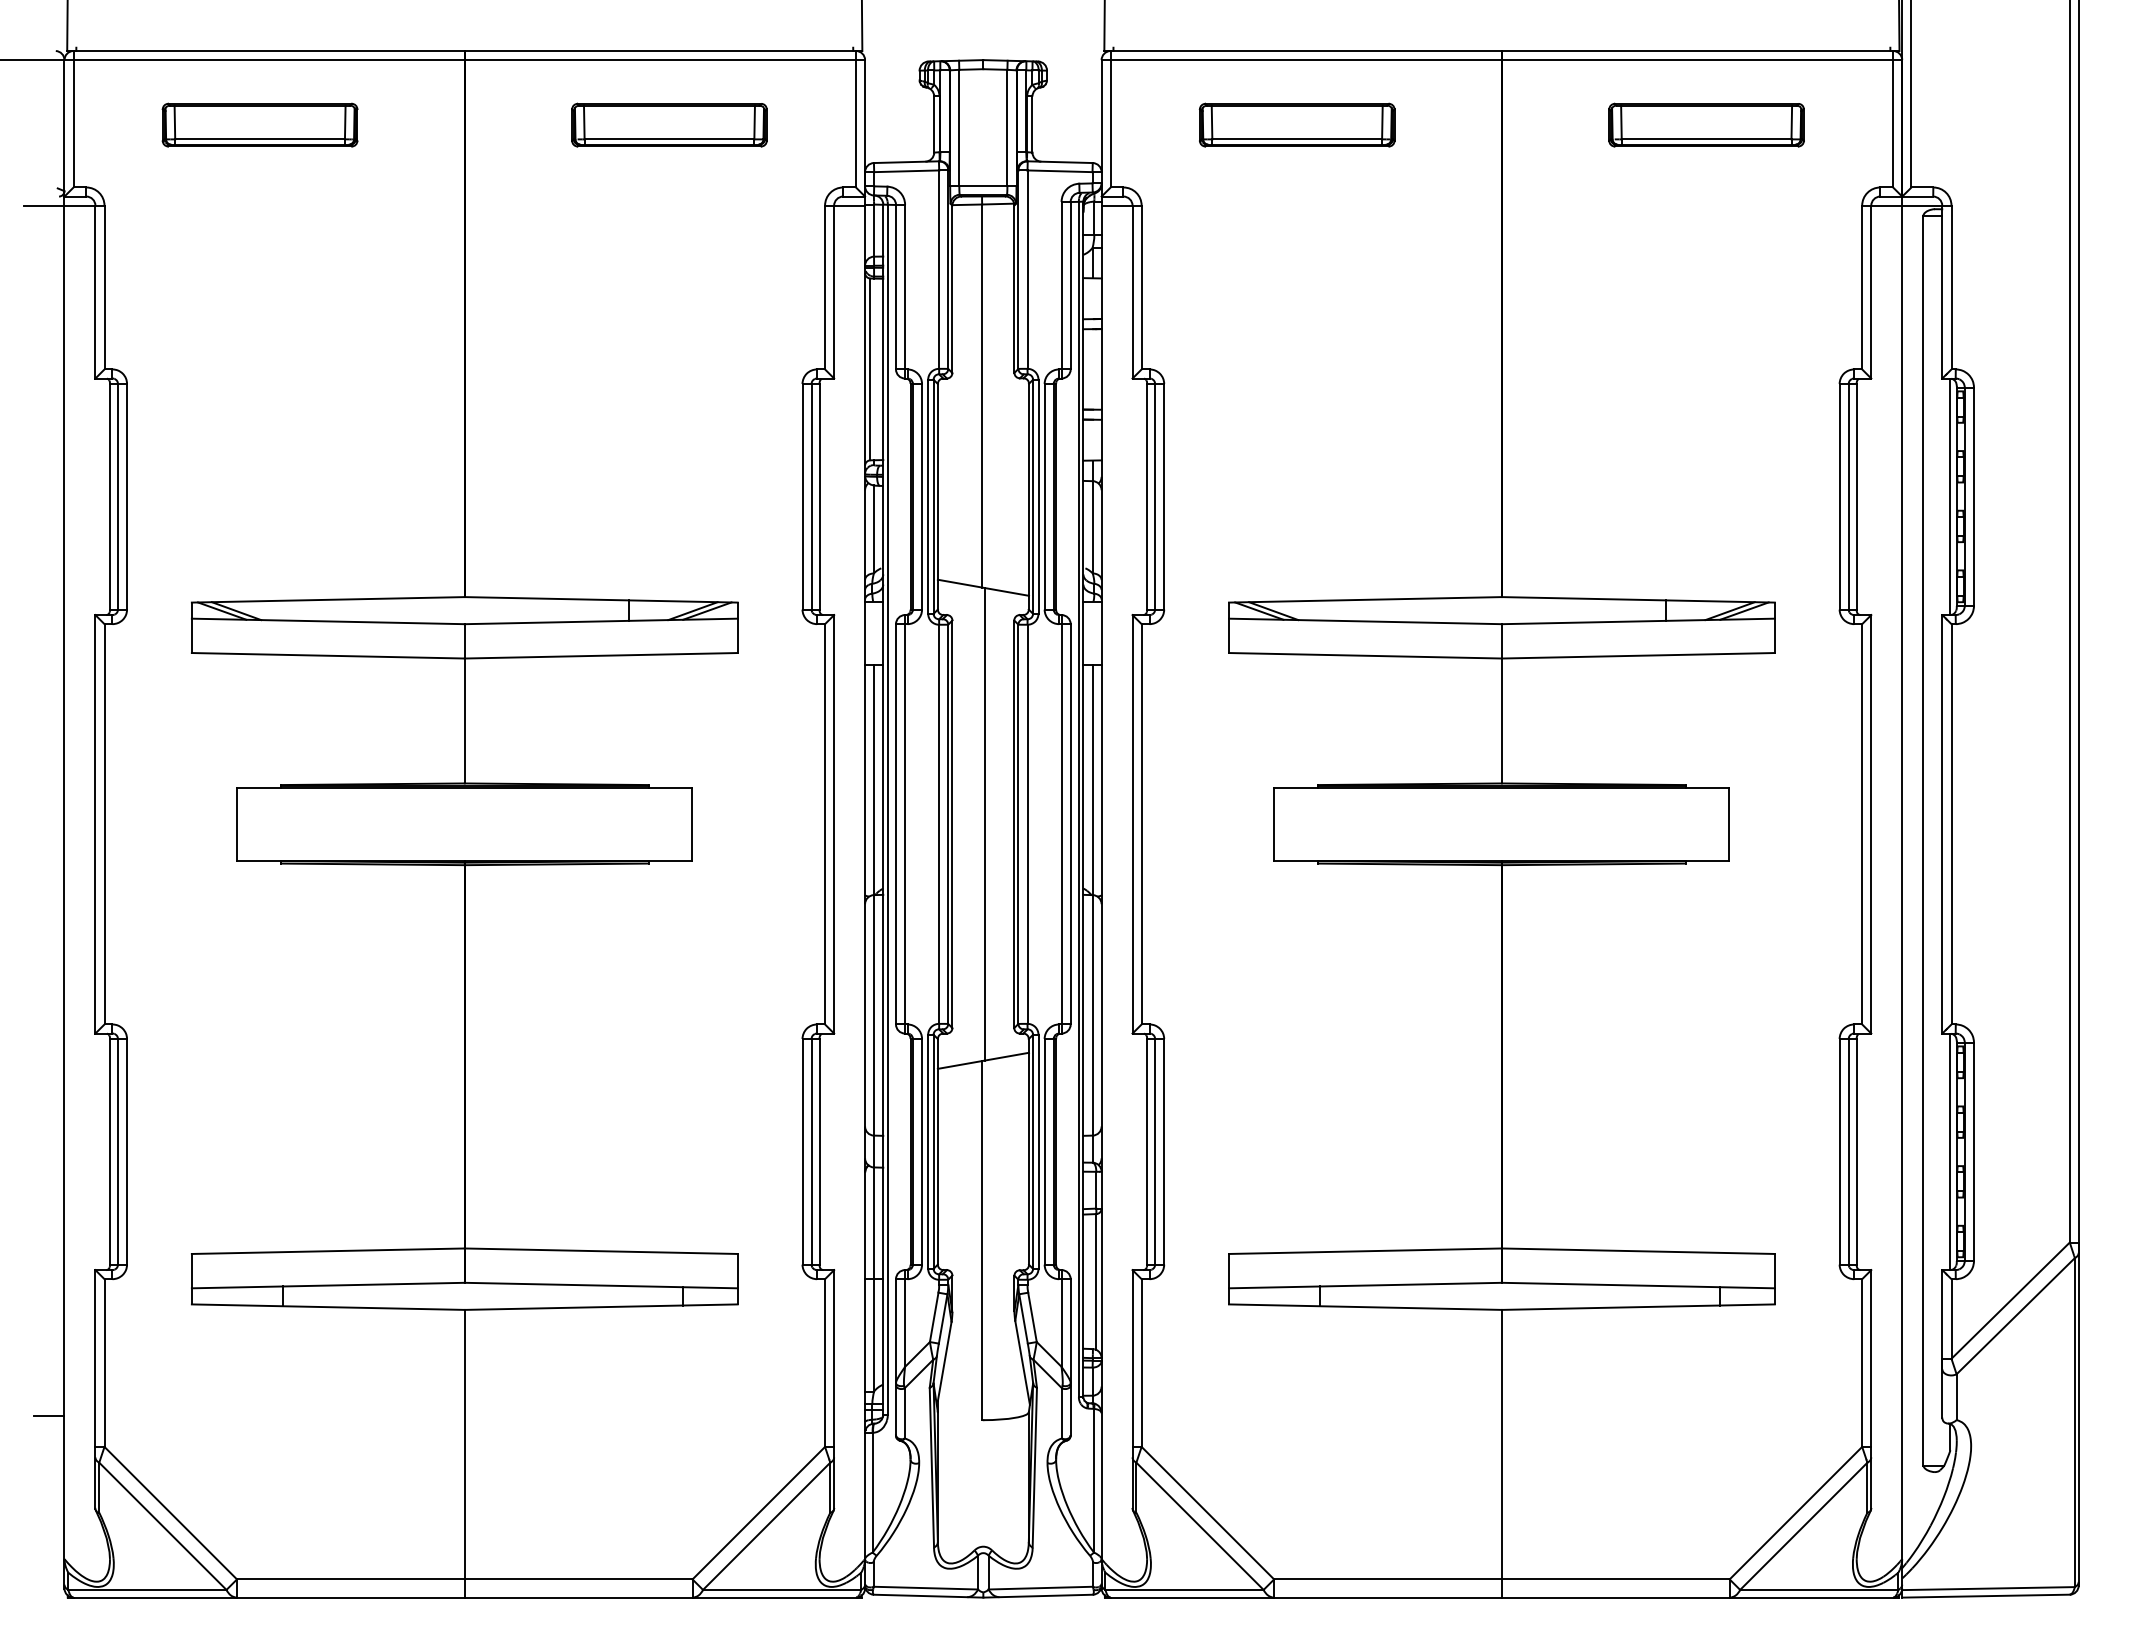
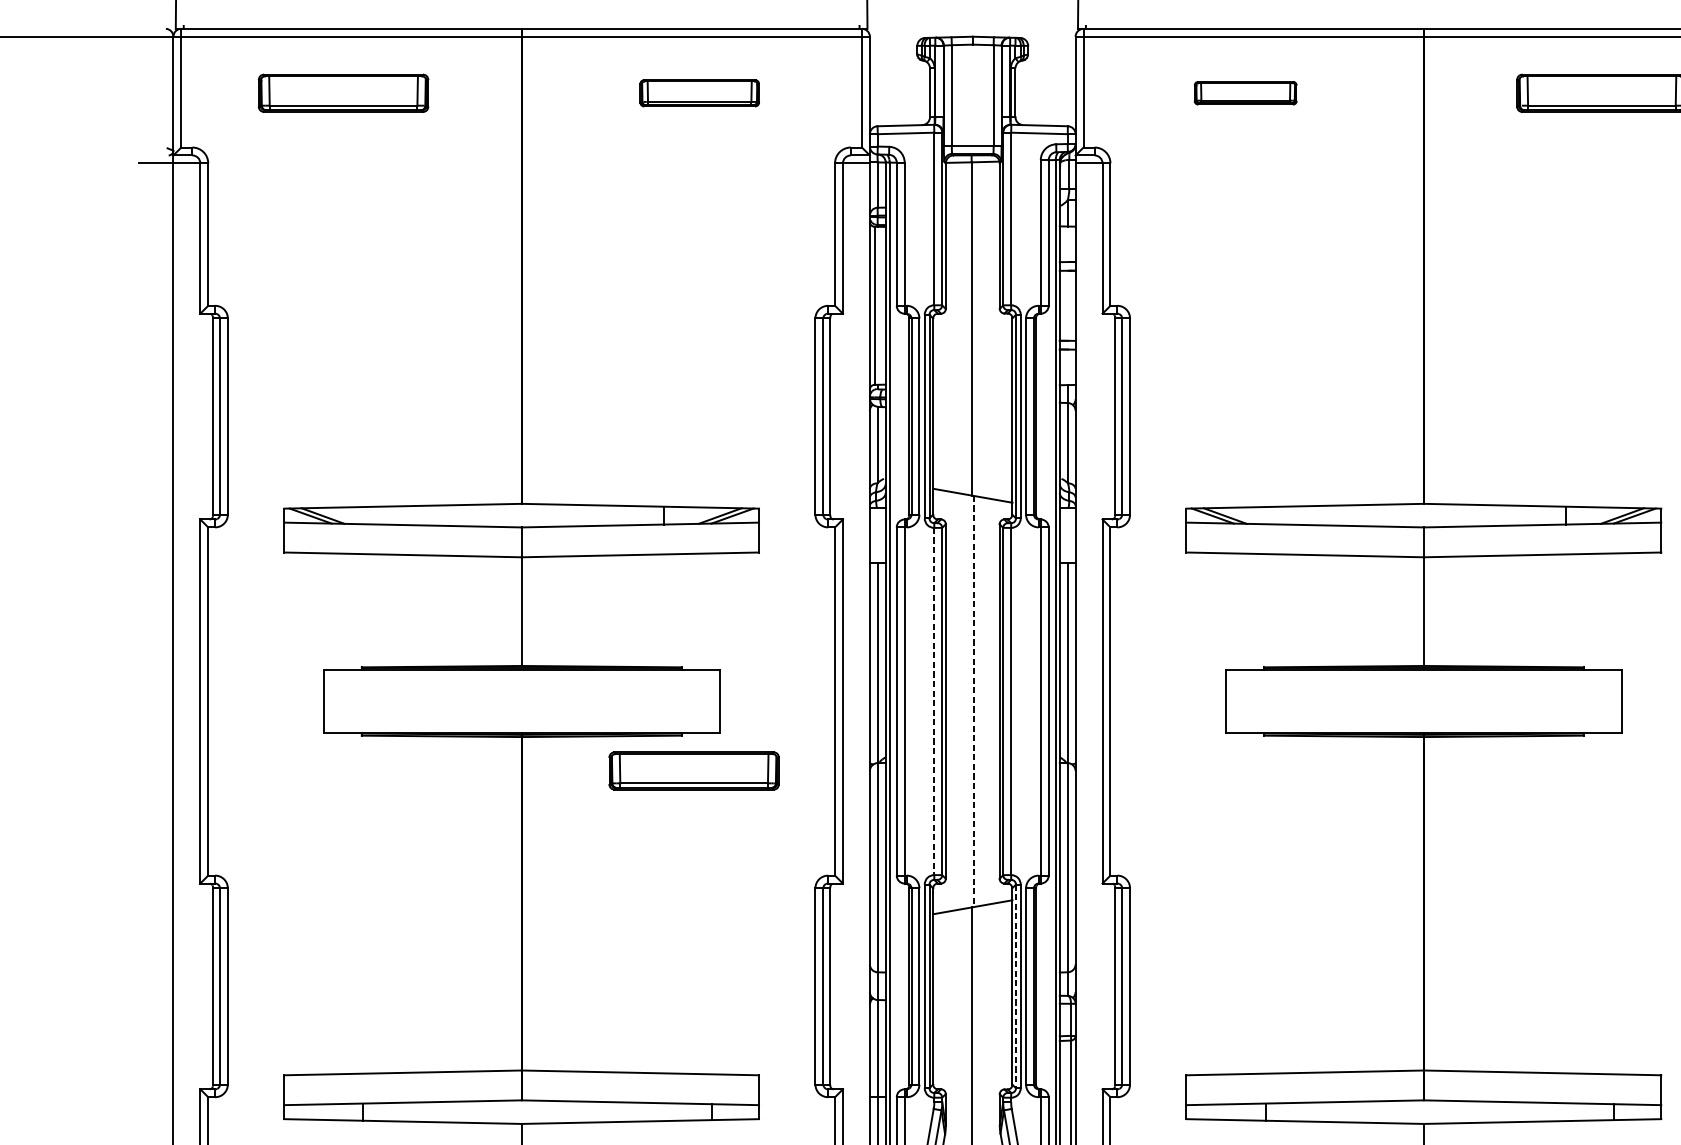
part: (669, 124) -> (699, 92), size x0.7
part: (1296, 124) -> (1245, 92), size x0.6
line: (939, 824) -> (934, 701), solid -> dashed
line: (984, 824) -> (973, 701), solid -> dashed
part: (662, 903) -> (693, 770), added
line: (1033, 1152) -> (1016, 987), solid -> dashed

